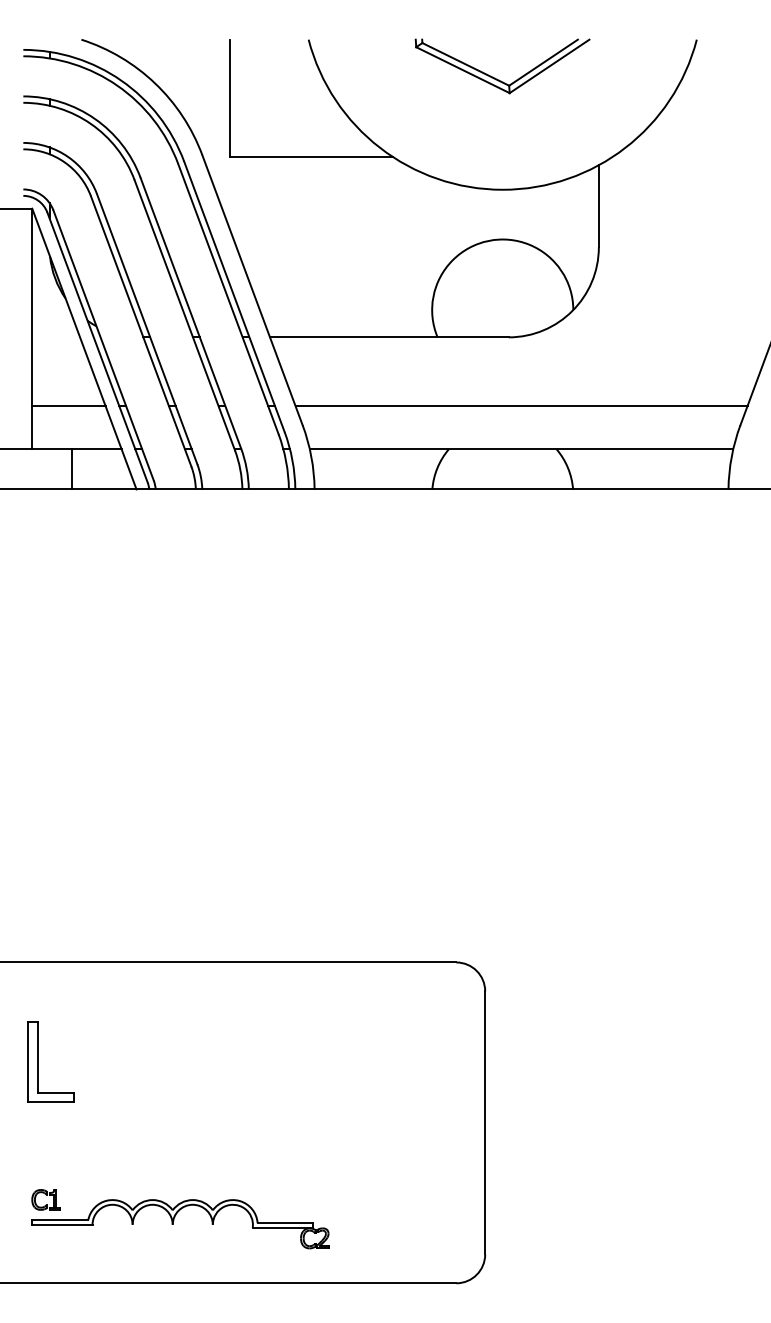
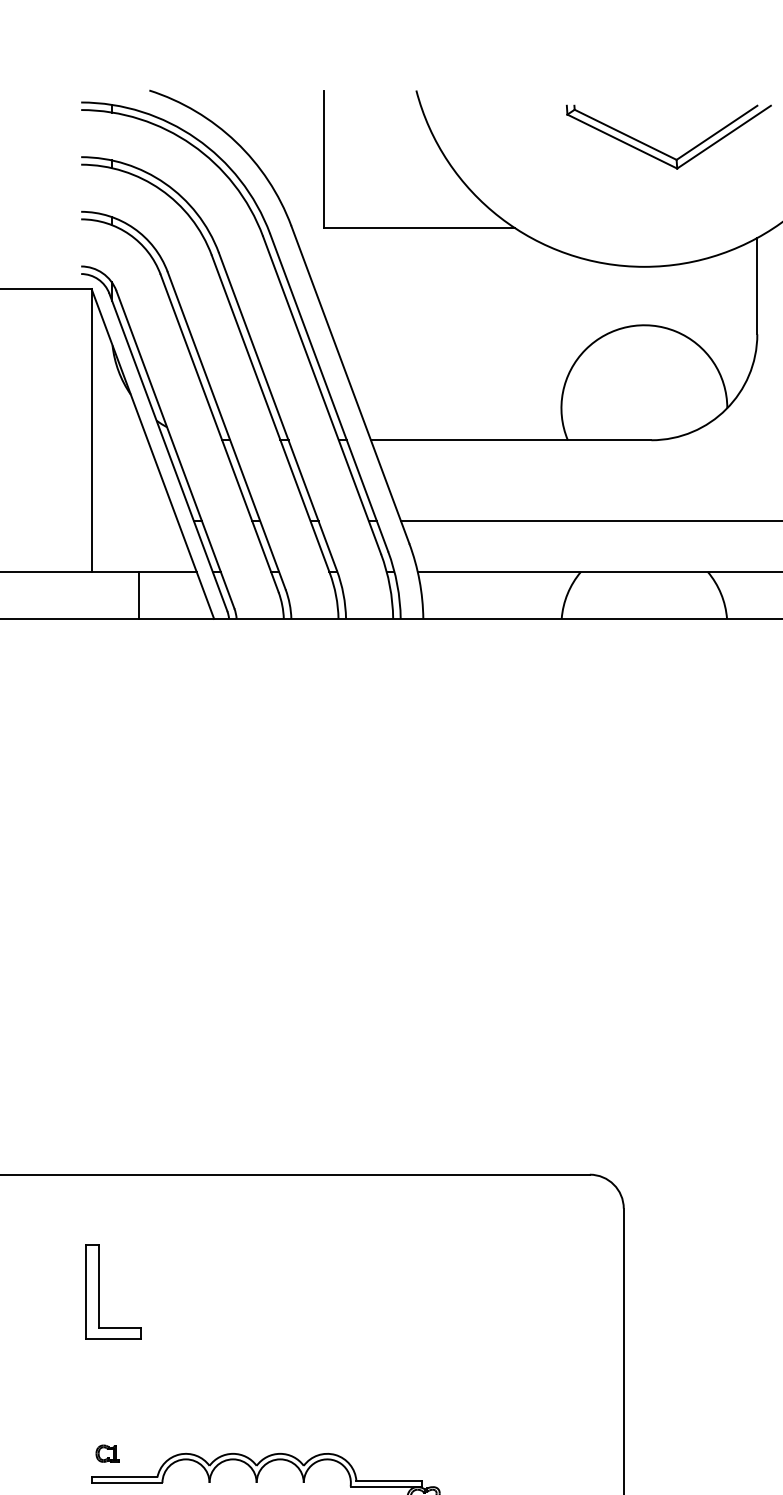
part: (499, 79) -> (665, 152), moved
line: (68, 406) -> (134, 521), removed
part: (45, 1199) -> (107, 1453), size x0.7

